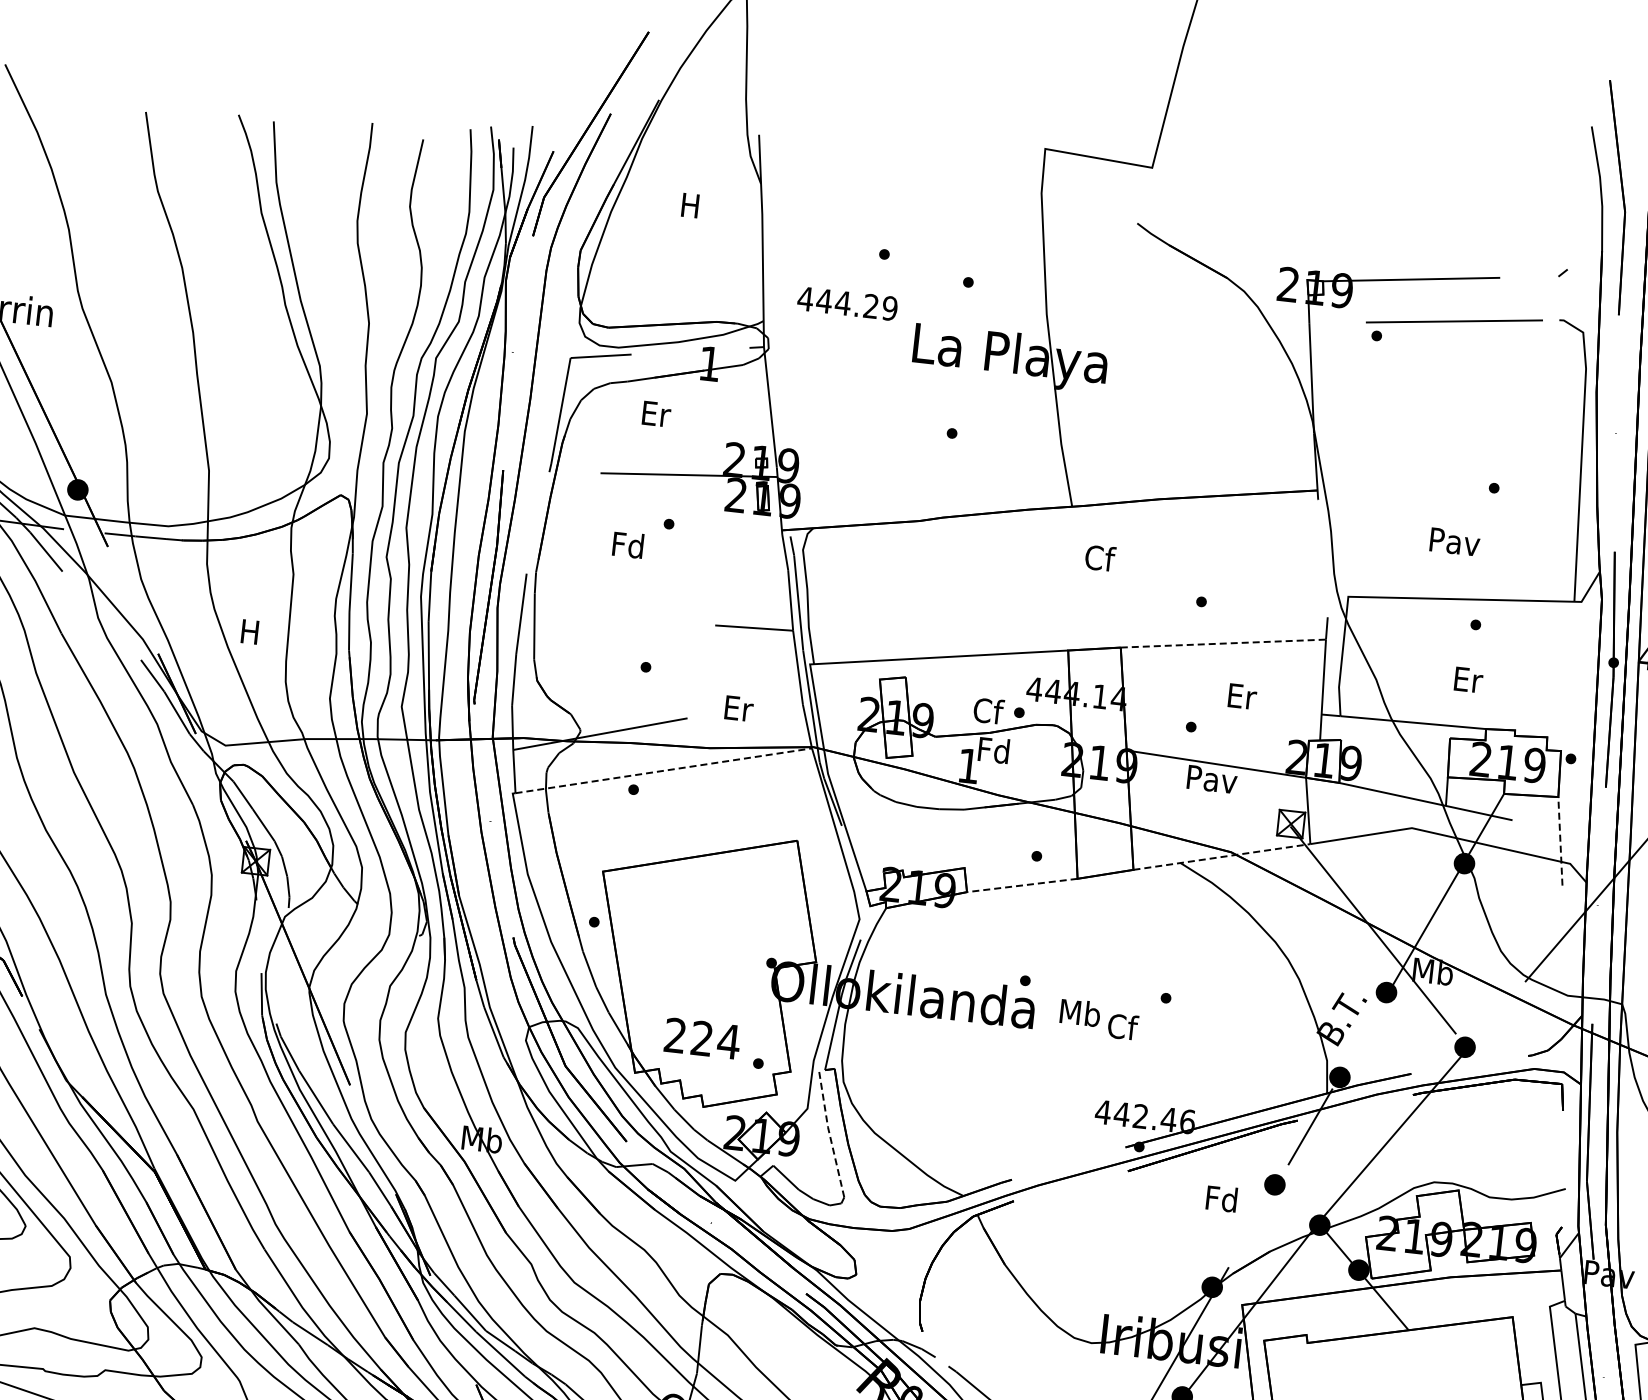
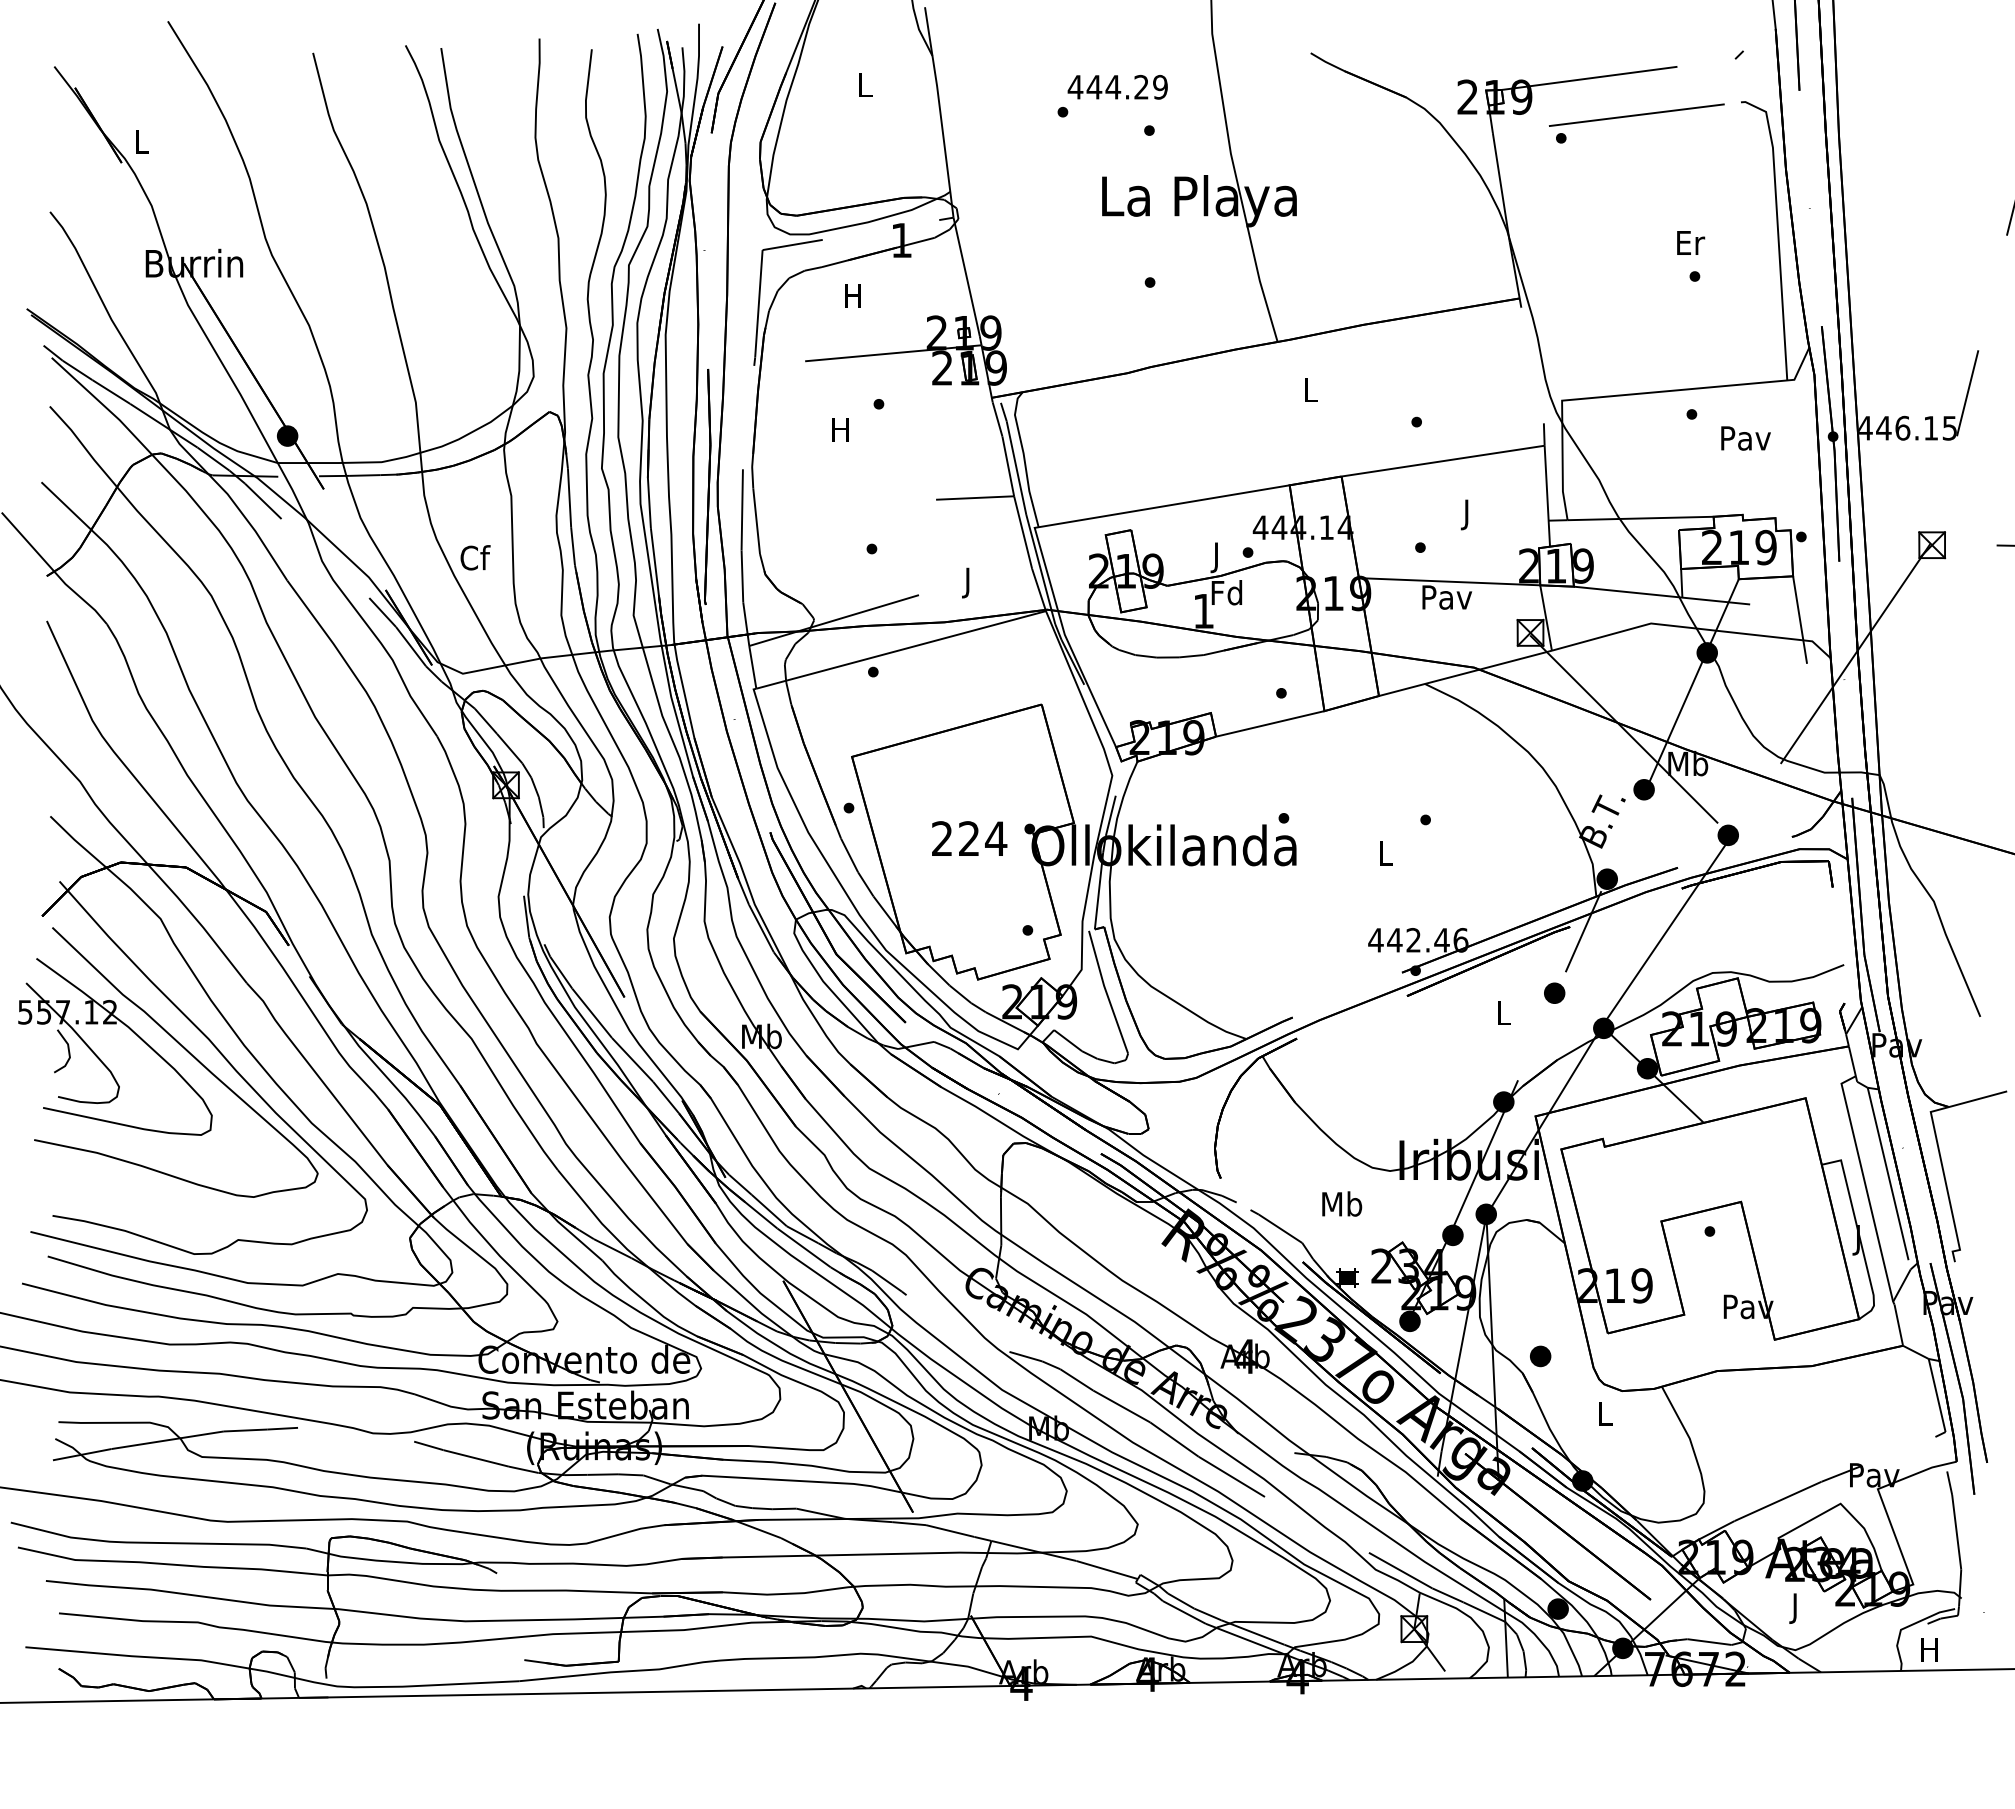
text: (690, 204) -> (864, 84), H -> L
text: (847, 303) -> (1117, 87), moved
text: (656, 414) -> (854, 296), Er -> H
text: (1454, 542) -> (1745, 438), moved
text: (628, 544) -> (840, 429), Fd -> H
text: (1100, 557) -> (1311, 389), Cf -> L
text: (251, 631) -> (475, 557), H -> Cf
line: (1223, 644) -> (1443, 461), dashed -> solid
text: (1469, 679) -> (1691, 242), moved
text: (1242, 699) -> (1468, 514), Er -> J
text: (739, 711) -> (969, 582), Er -> J
text: (988, 714) -> (1217, 557), Cf -> J
line: (664, 770) -> (901, 649), dashed -> solid
line: (1560, 840) -> (1800, 619), dashed -> solid
line: (1221, 857) -> (1465, 673), dashed -> solid
line: (1022, 885) -> (1270, 723), dashed -> solid
text: (1080, 1012) -> (1342, 1203), moved
text: (1123, 1026) -> (1386, 852), Cf -> L
text: (702, 1038) -> (969, 838), moved
line: (829, 1134) -> (1106, 992), dashed -> solid
text: (1221, 1198) -> (1503, 1012), Fd -> L

